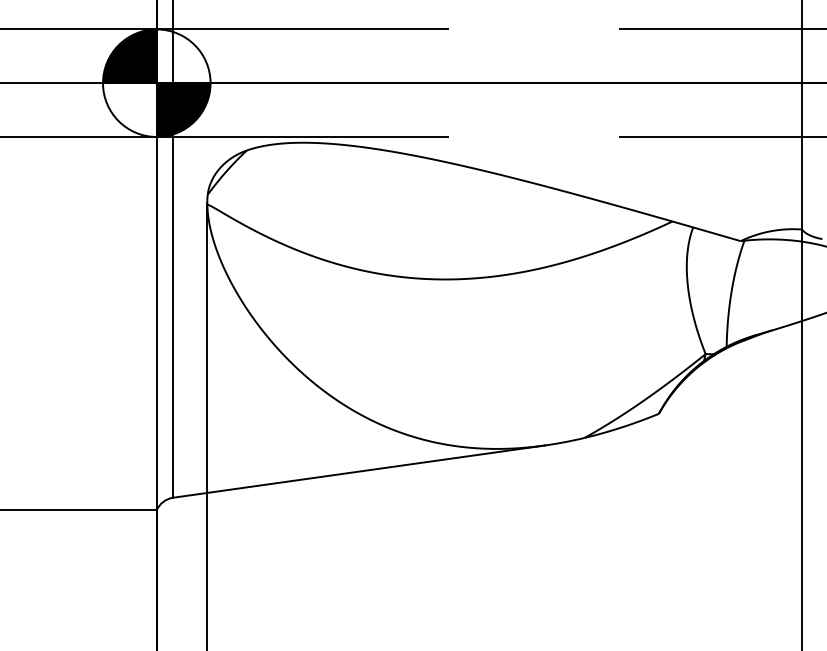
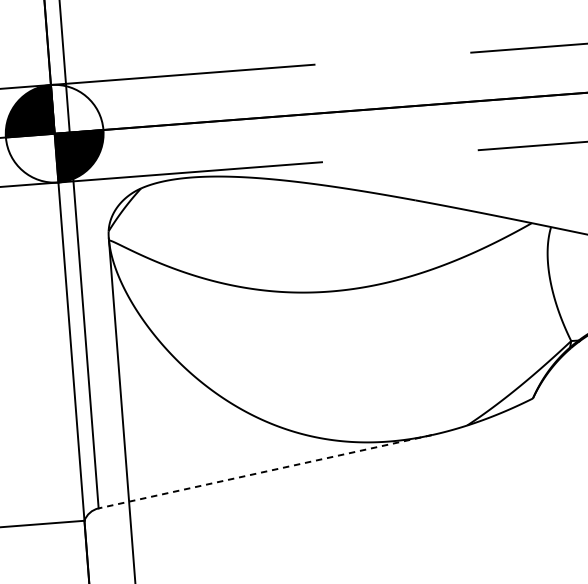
line: (359, 471) -> (265, 471), solid -> dashed

